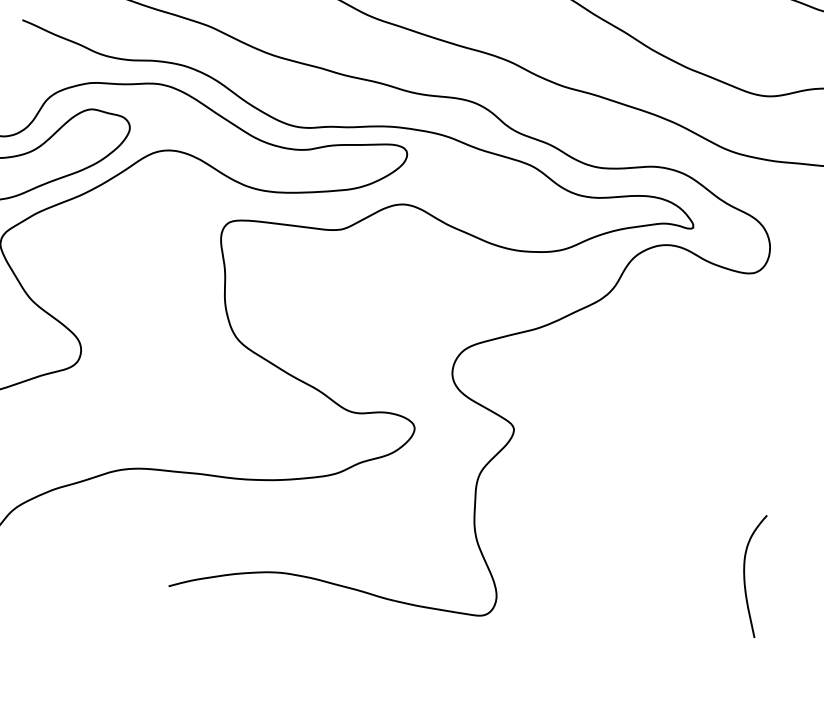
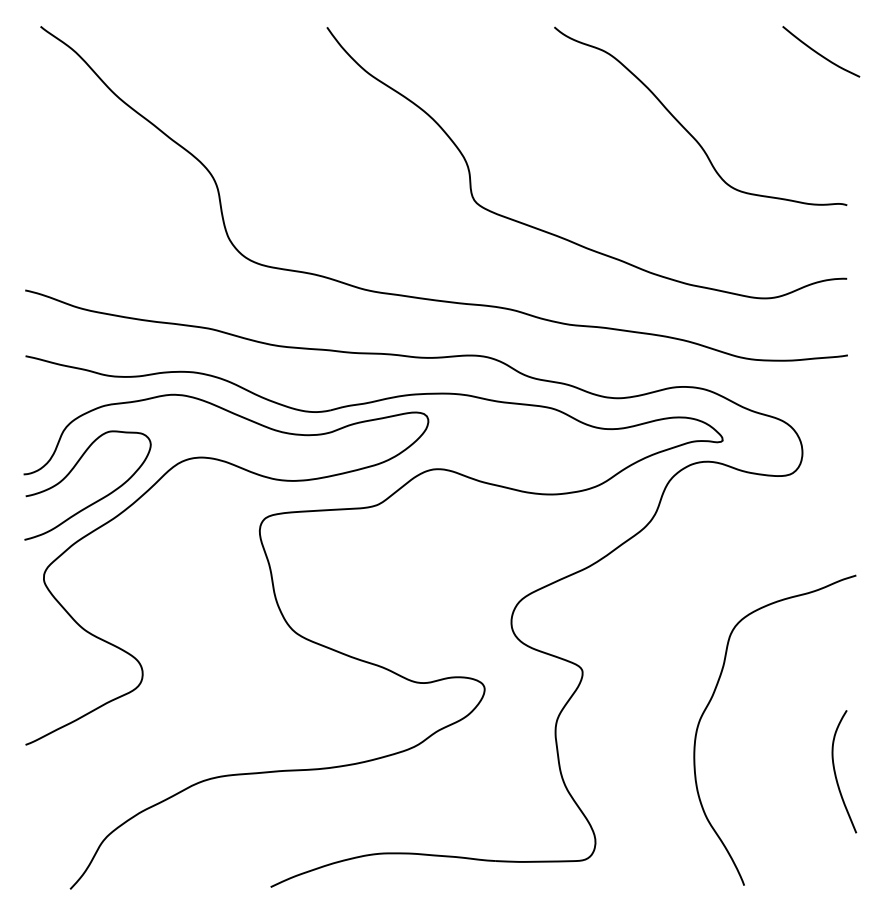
curve: (637, 479) -> (712, 698), added

